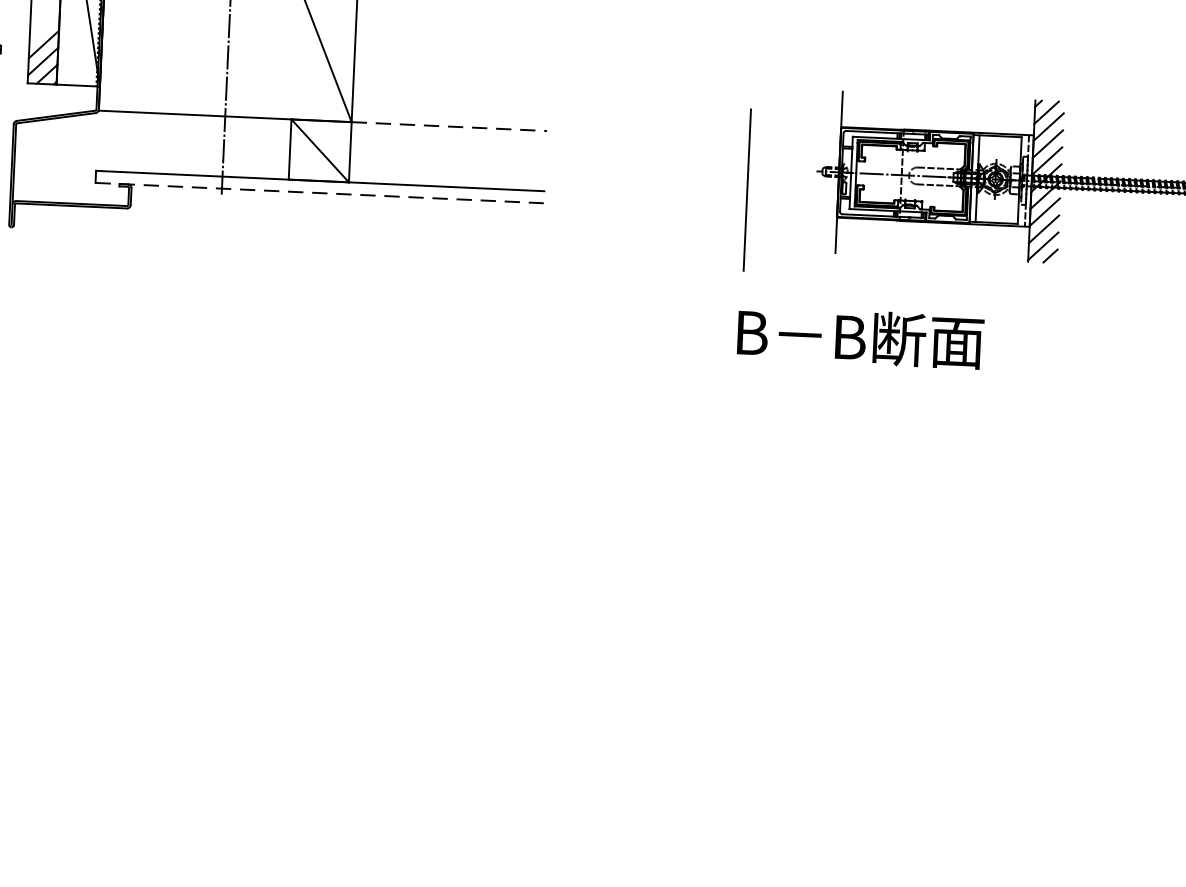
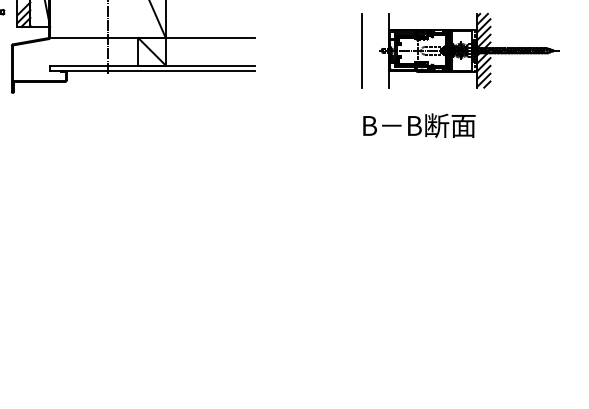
line: (449, 125) -> (210, 37), dashed -> solid
line: (746, 189) -> (361, 50), moved
line: (321, 194) -> (153, 71), dashed -> solid
text: (860, 337) -> (419, 125), moved

